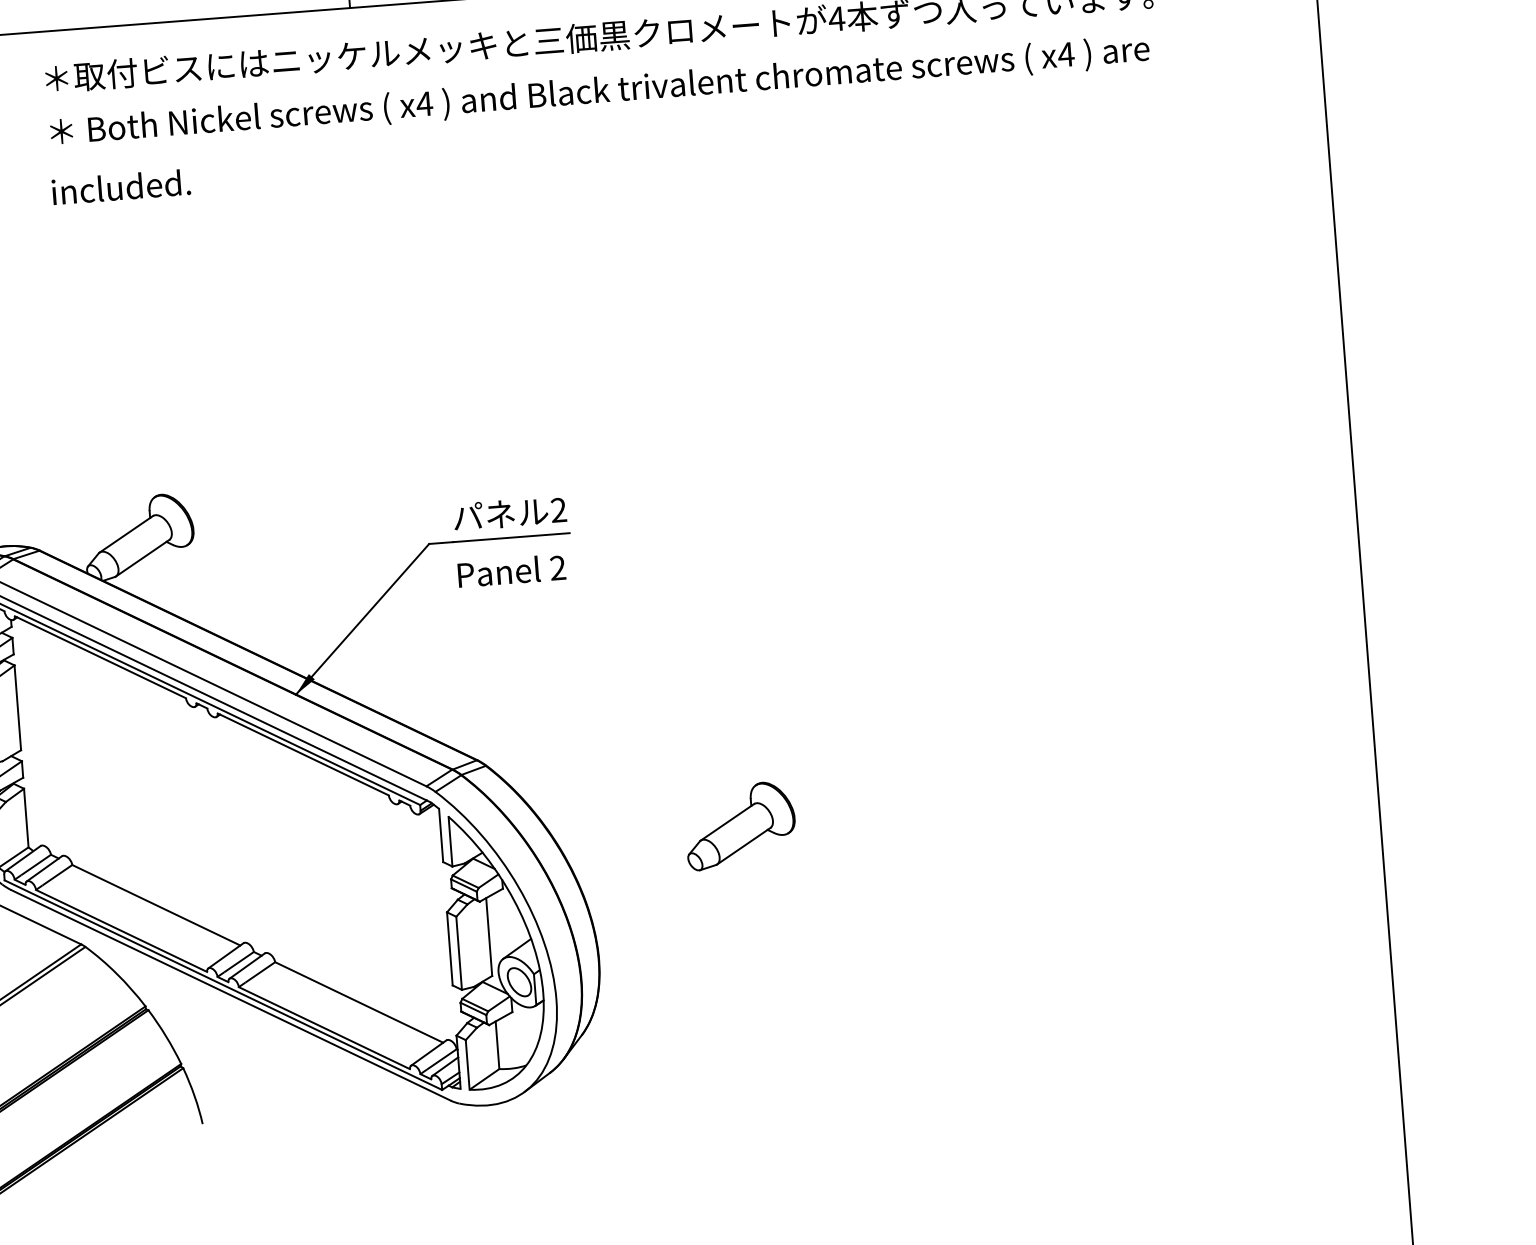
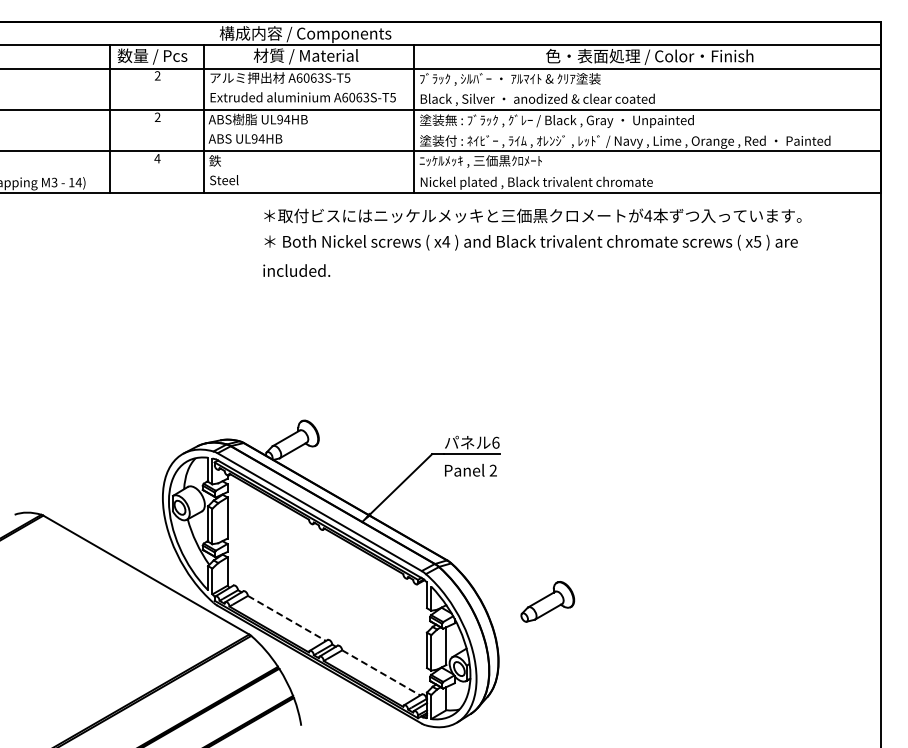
text: (1065, 53) -> (757, 241), x4 -> x5
text: (558, 509) -> (495, 442), 2 -> 6
part: (739, 825) -> (547, 601), moved
line: (157, 905) -> (287, 618), solid -> dashed
line: (359, 1003) -> (381, 673), solid -> dashed

